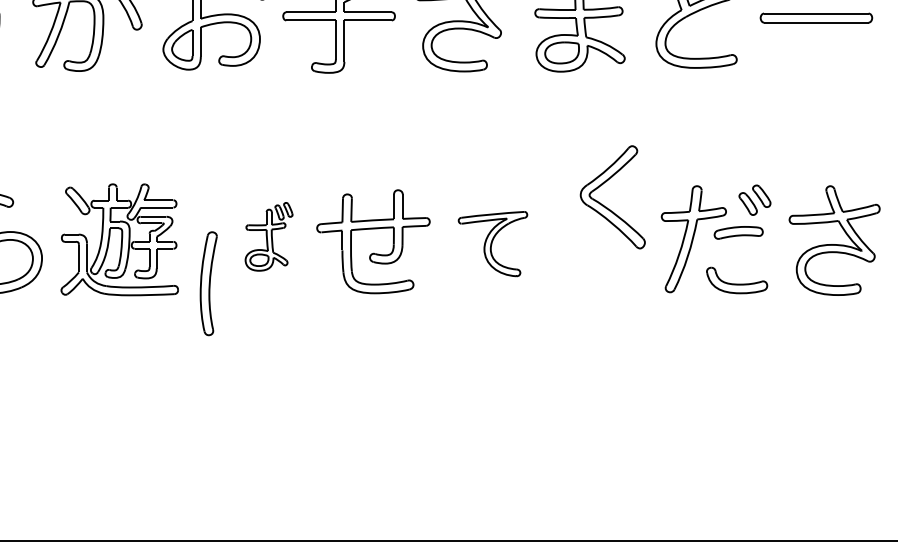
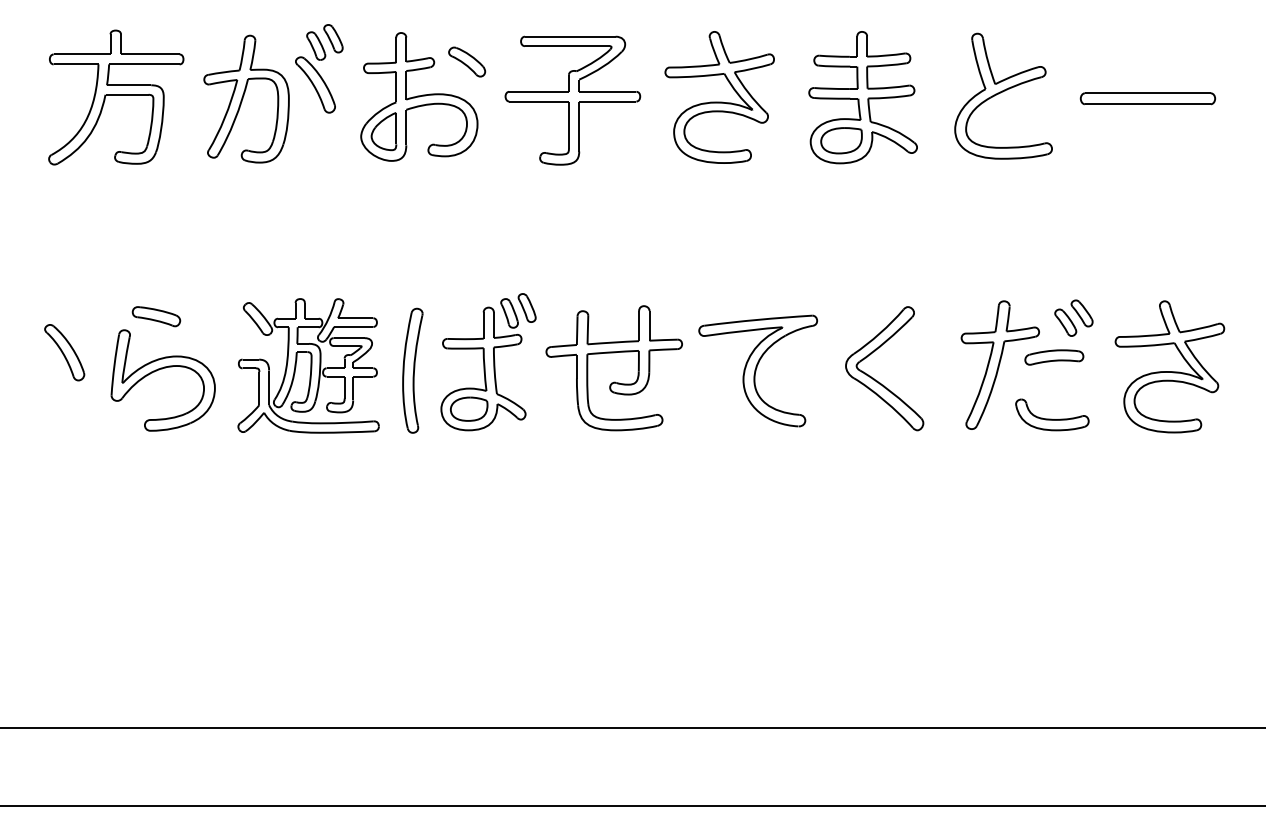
part: (606, 207) -> (877, 380), moved
part: (269, 237) -> (488, 362), size x1.67
part: (493, 243) -> (758, 370), size x1.43
part: (208, 283) -> (412, 370), moved

